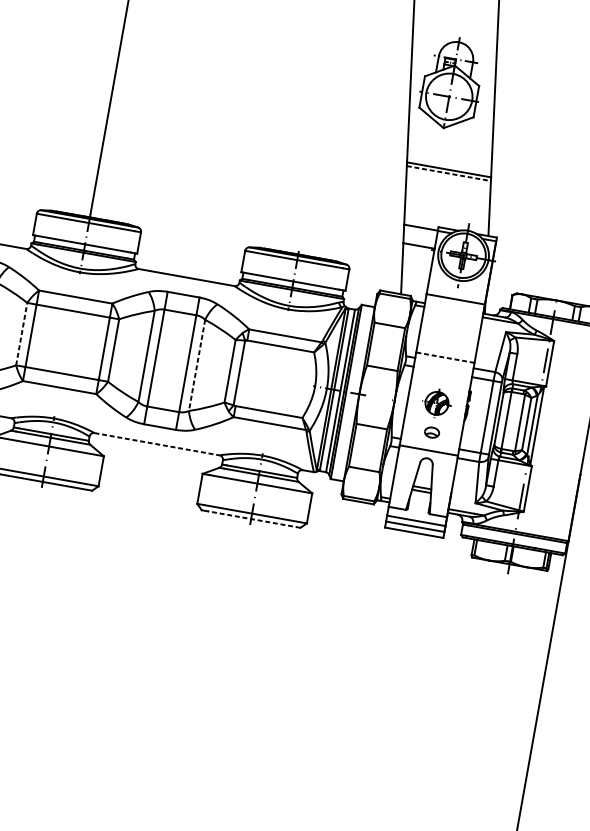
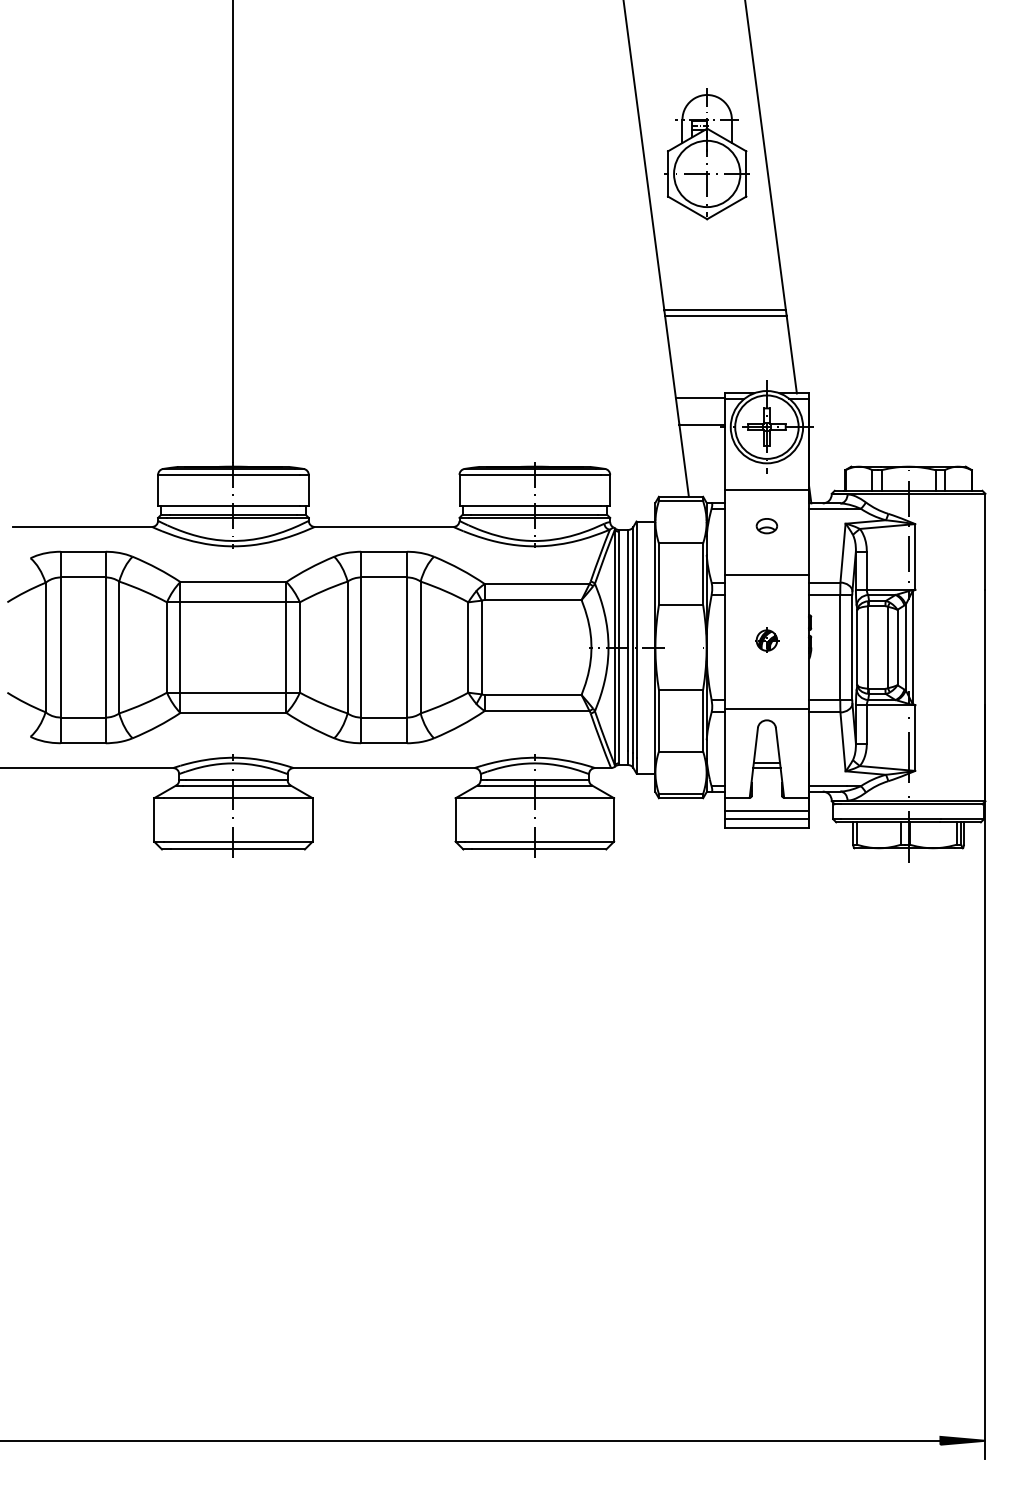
part: (451, 83) -> (706, 154), moved
line: (448, 173) -> (725, 315), dashed -> solid
line: (21, 334) -> (166, 647), dashed -> solid
line: (445, 357) -> (766, 574), dashed -> solid
line: (196, 365) -> (420, 647), dashed -> solid
part: (437, 402) -> (767, 639), size x0.62
part: (431, 432) -> (766, 526), moved
line: (157, 444) -> (384, 768), dashed -> solid
line: (253, 519) -> (538, 849), dashed -> solid

